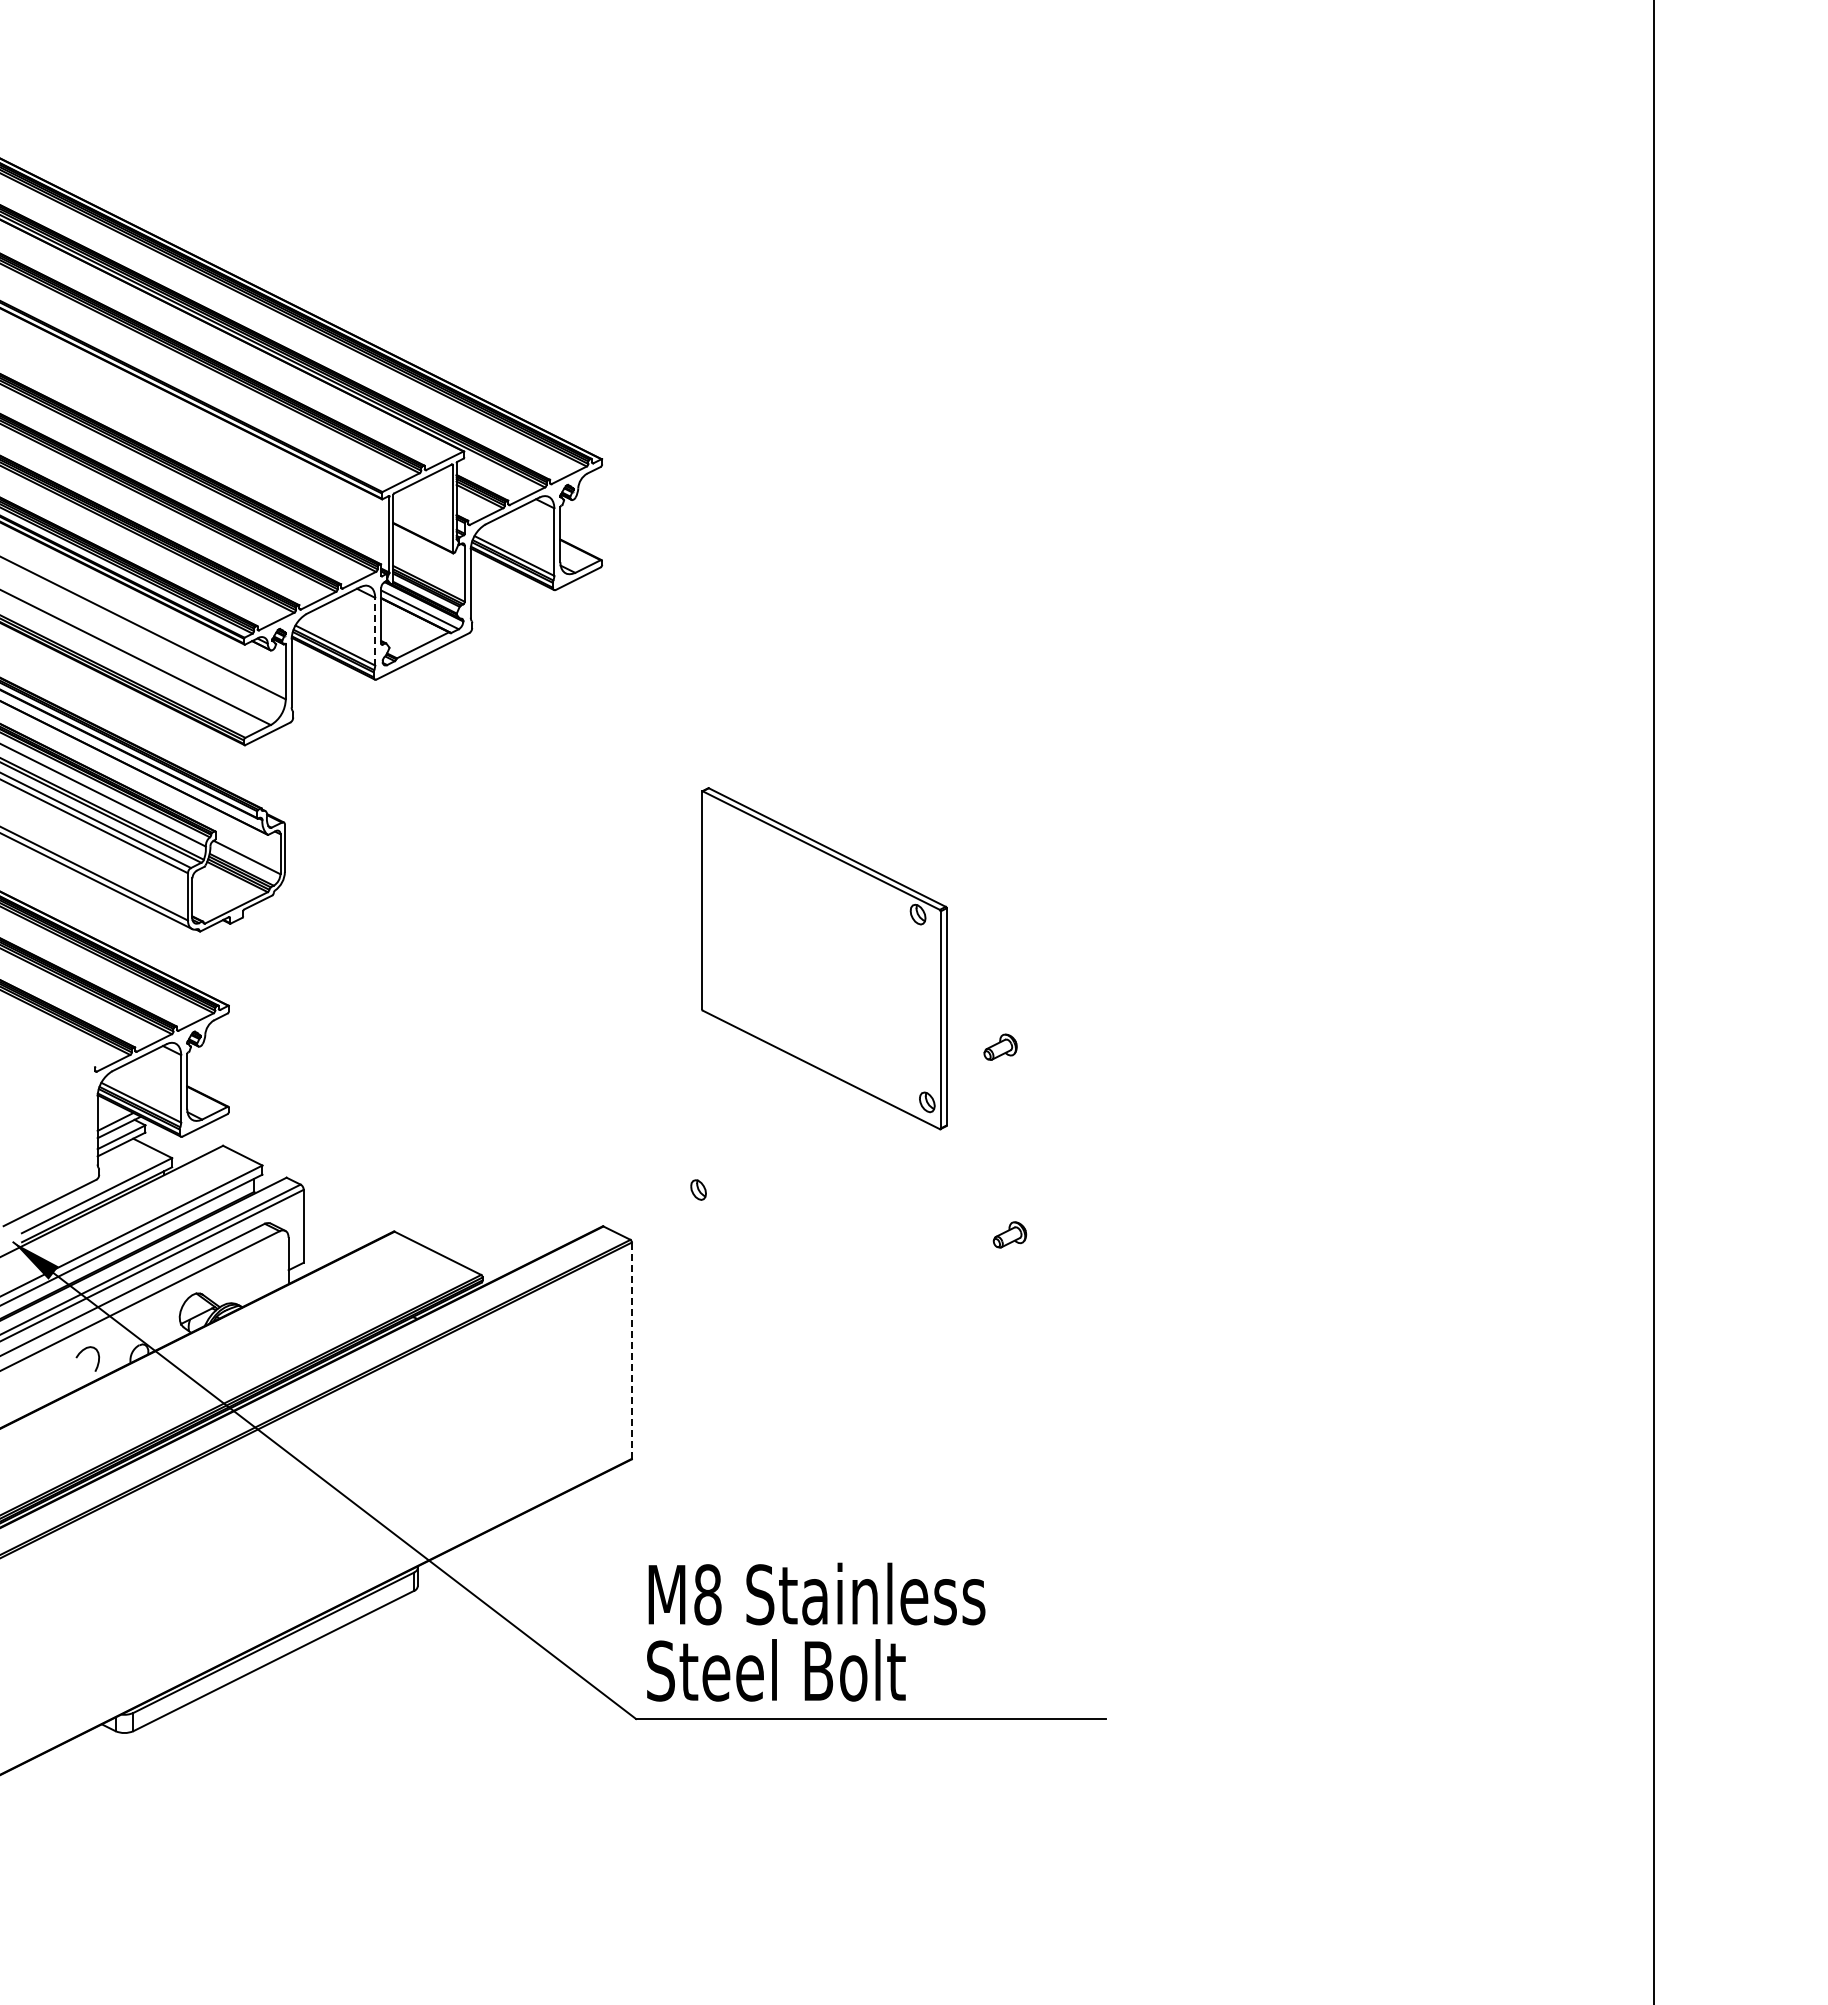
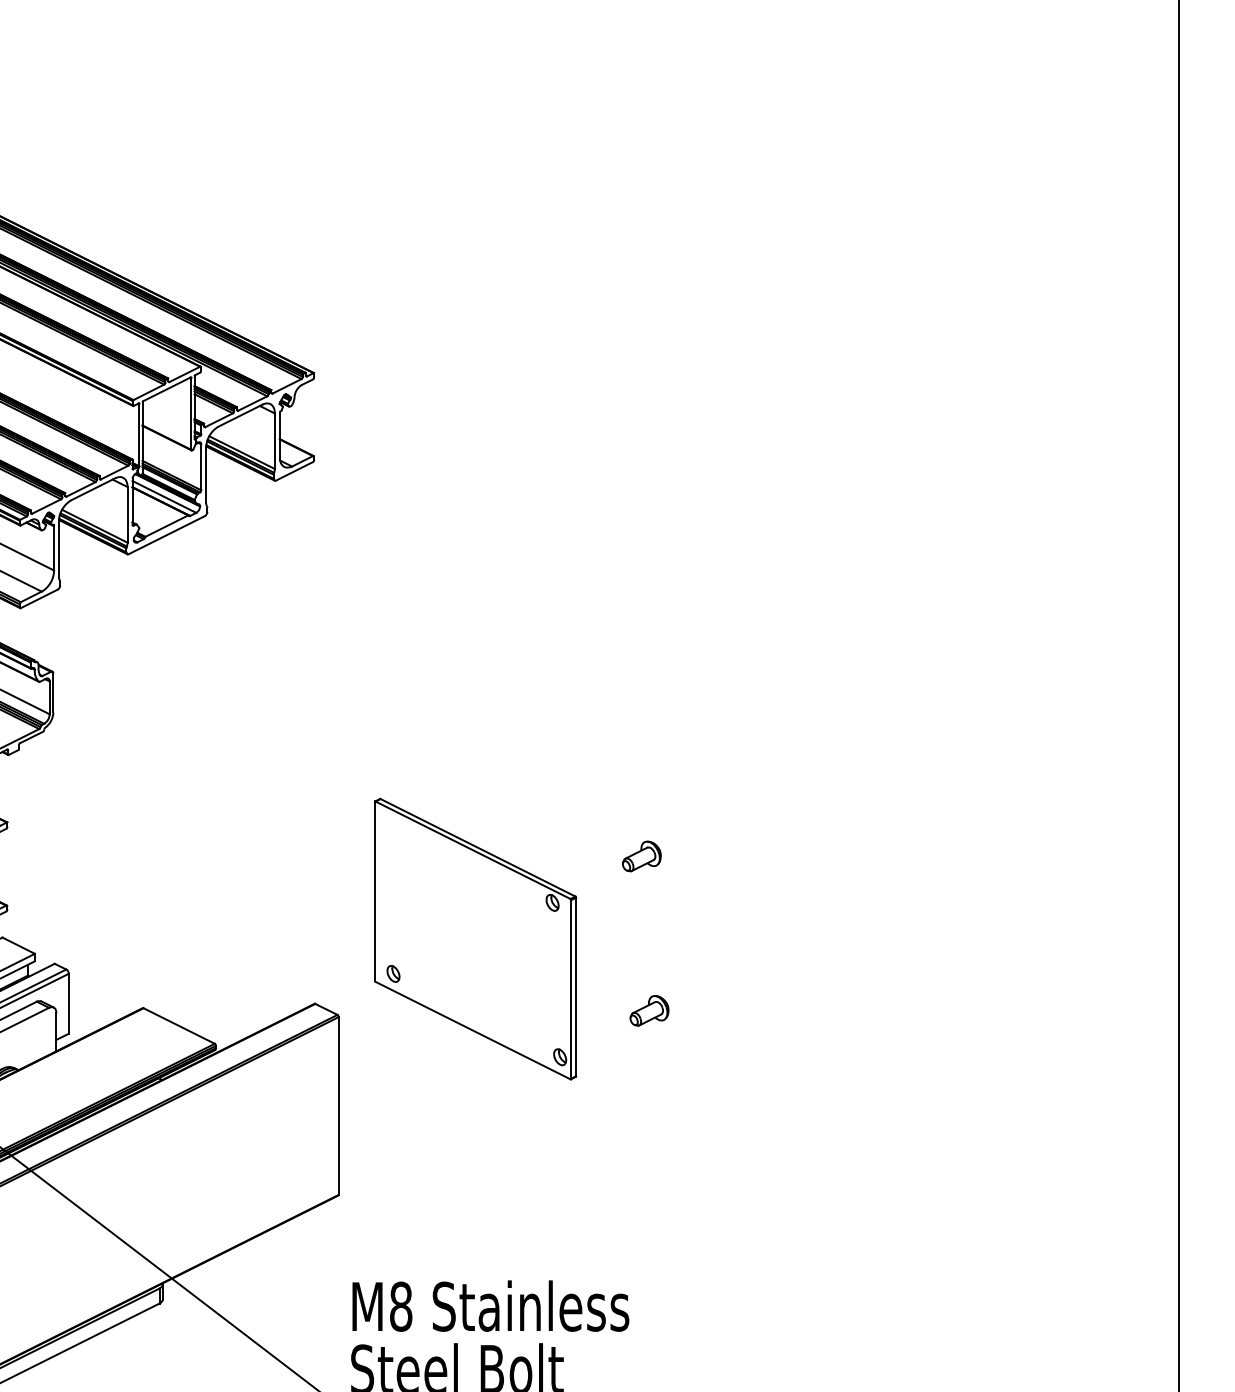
line: (375, 631) -> (127, 514), dashed -> solid
part: (824, 958) -> (475, 938), moved
part: (1000, 1047) -> (641, 856), size x1.43
part: (1009, 1234) -> (649, 1010), size x1.43
line: (631, 1350) -> (338, 1105), dashed -> solid

